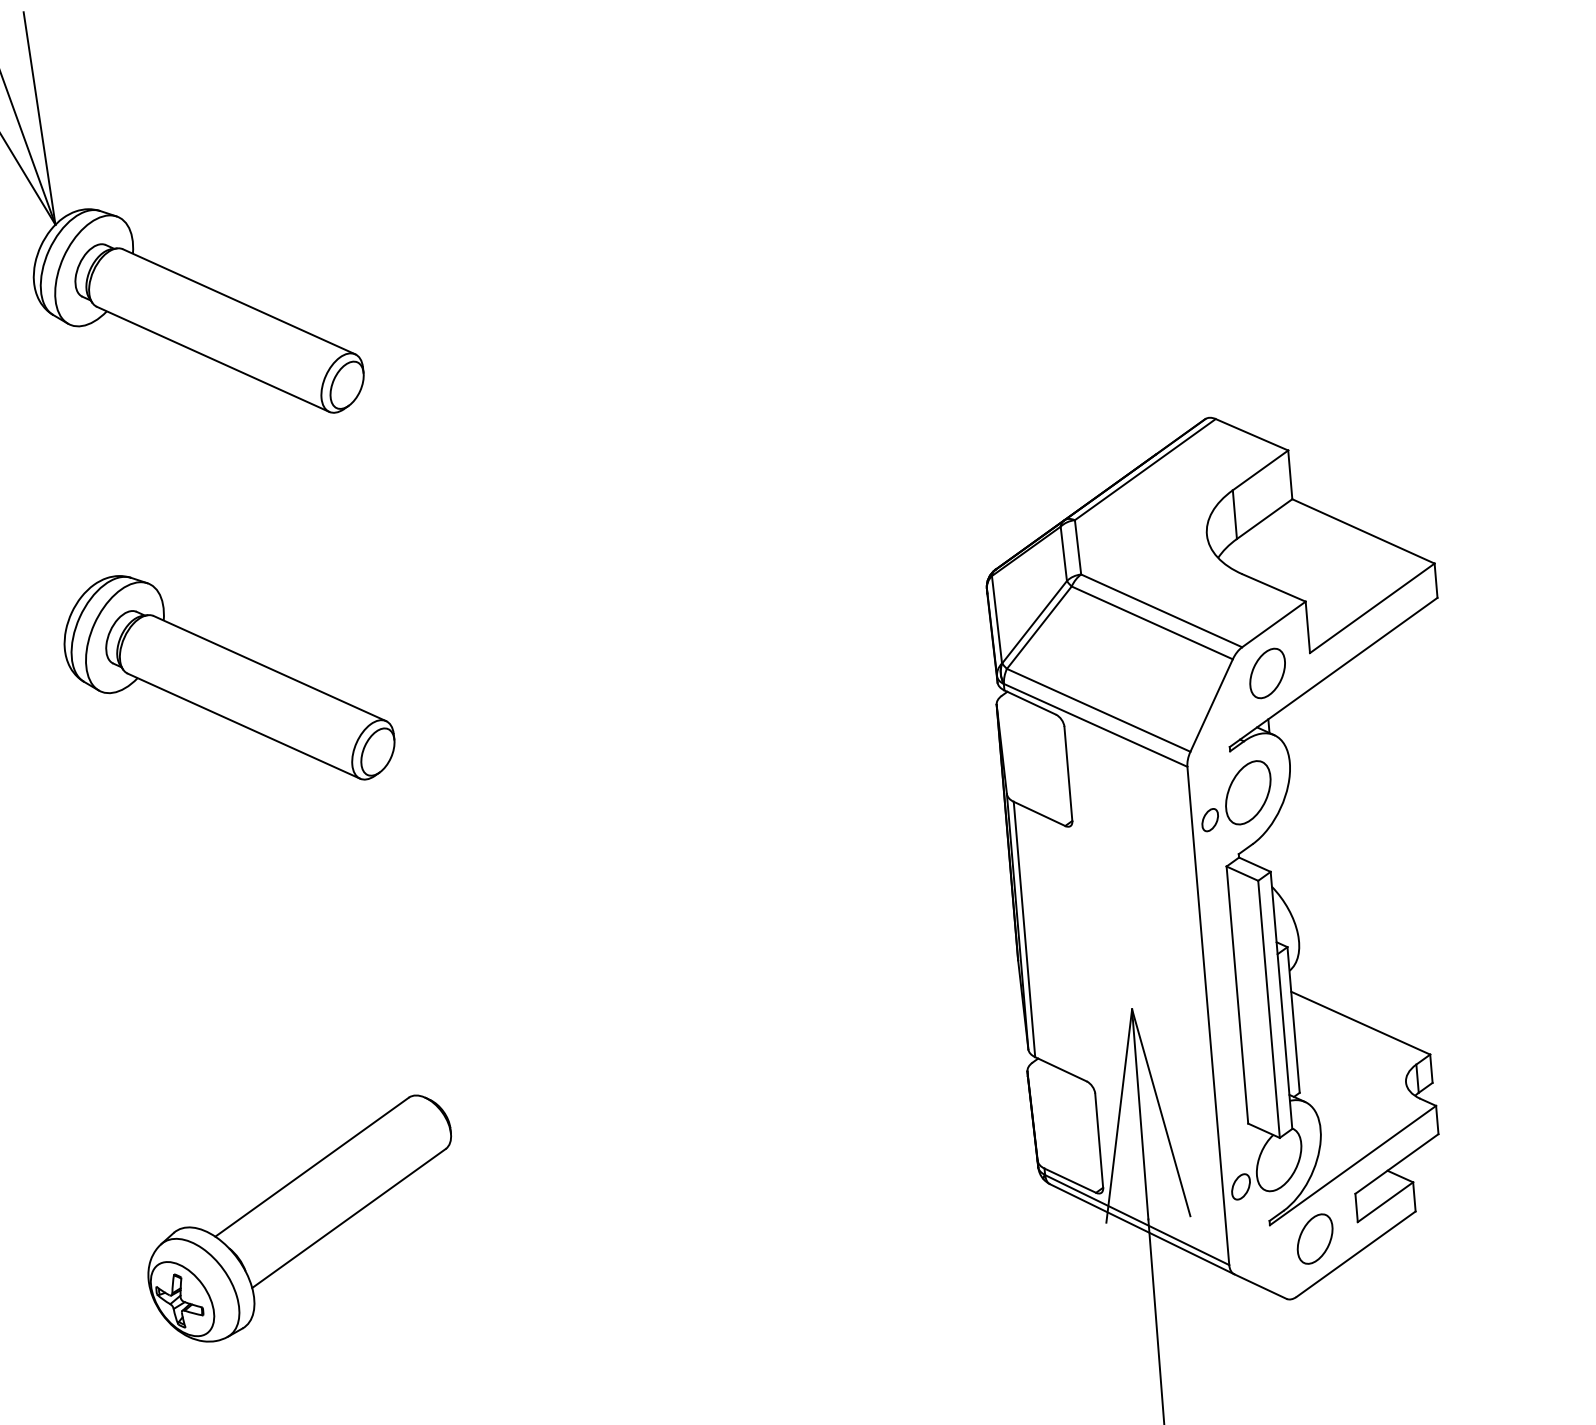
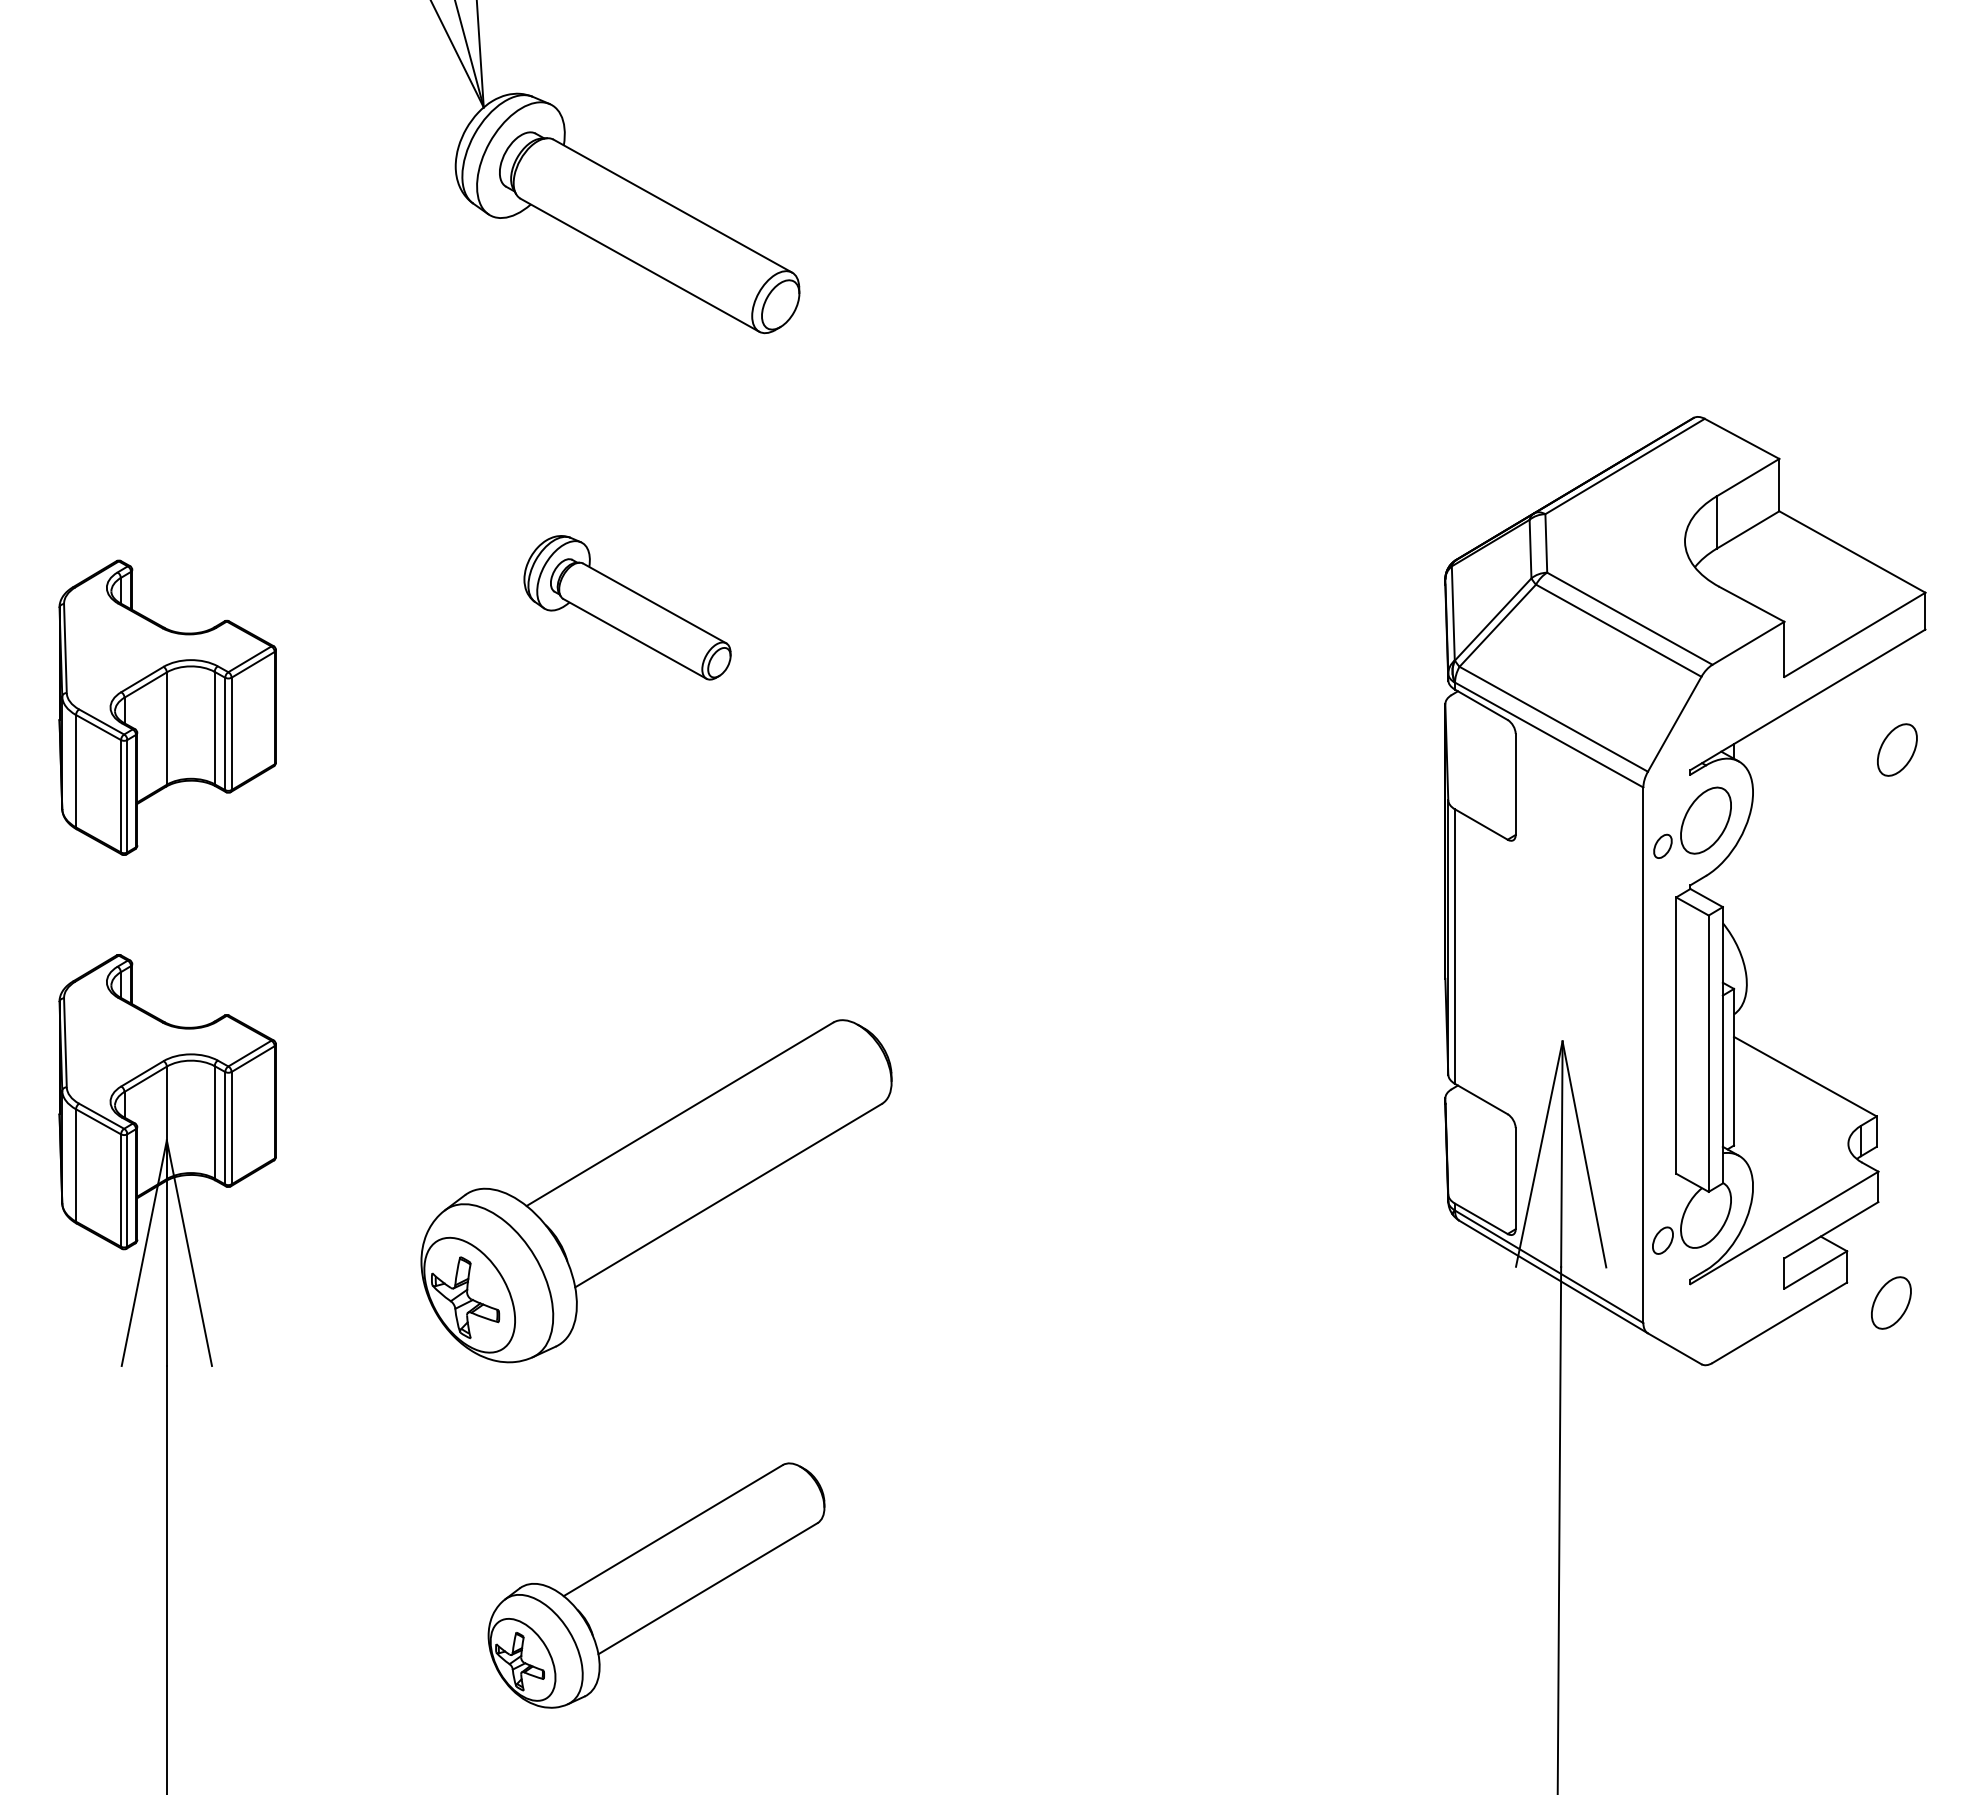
part: (1267, 672) -> (1897, 749), moved
part: (228, 678) -> (627, 607), size x0.6
part: (300, 1219) -> (656, 1191), size x1.4
part: (1315, 1238) -> (1891, 1302), moved

